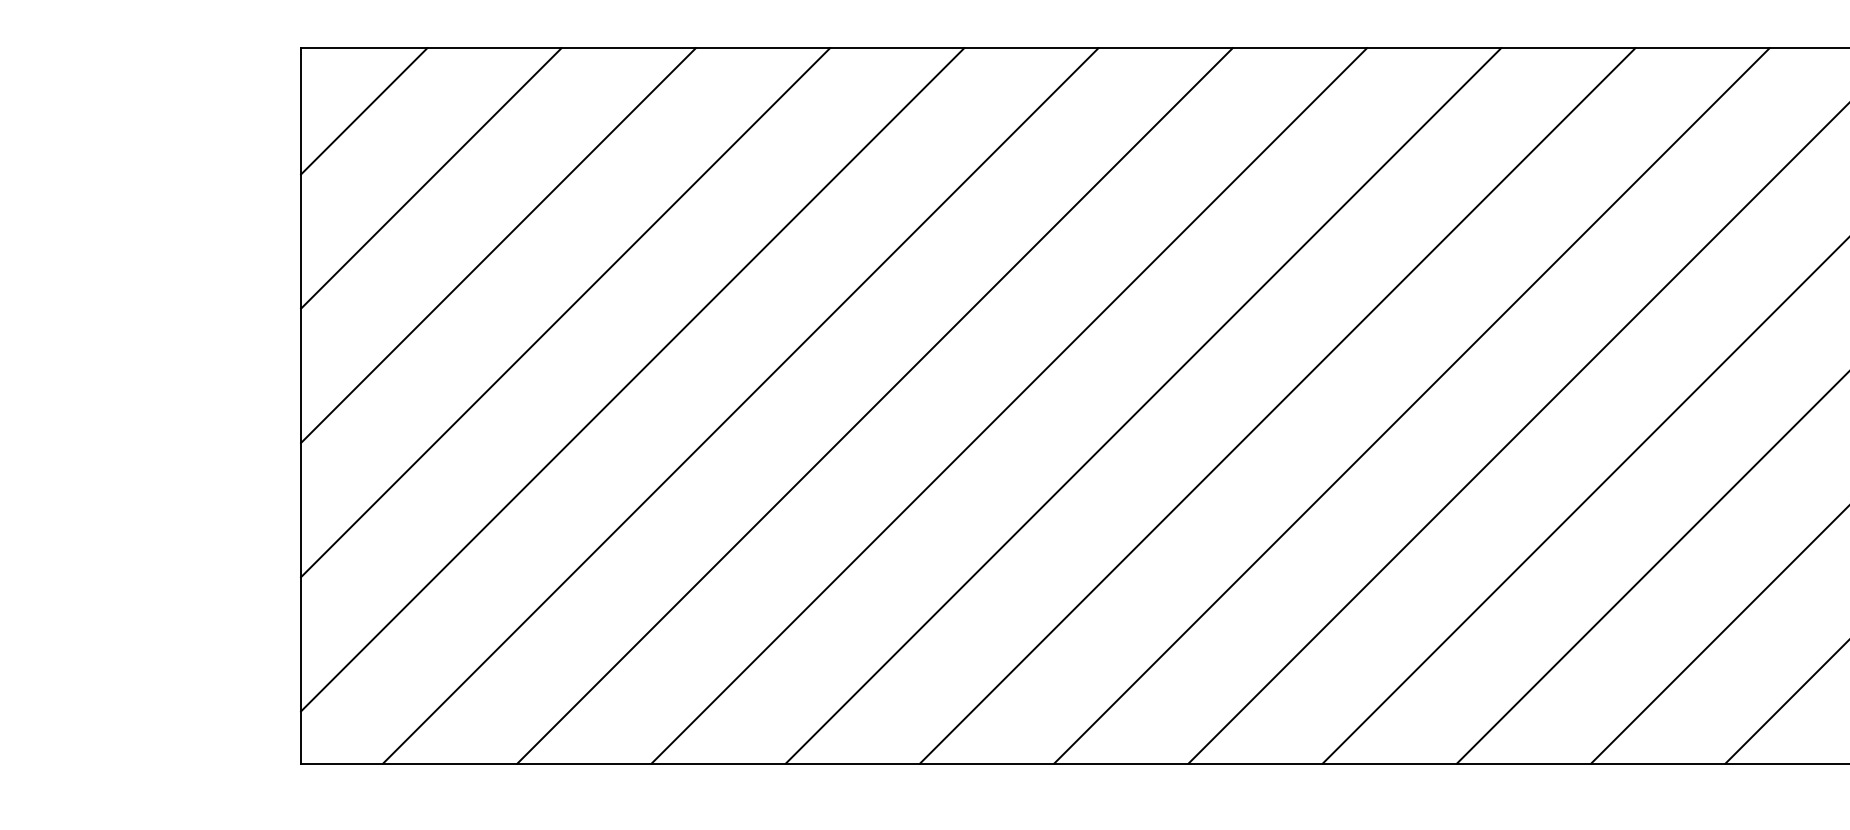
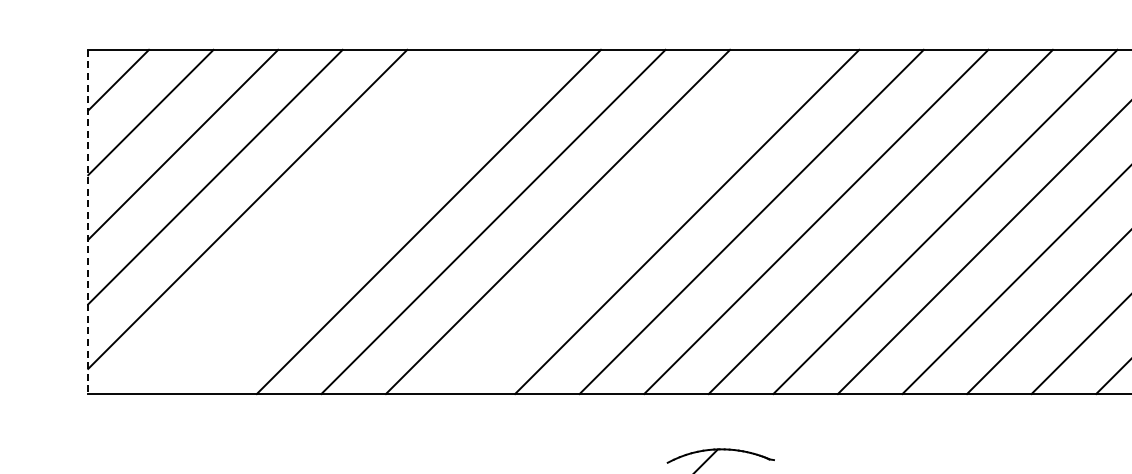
line: (740, 404) -> (299, 221), removed
line: (875, 404) -> (364, 221), removed
line: (1411, 404) -> (622, 221), removed
line: (301, 407) -> (88, 222), solid -> dashed

